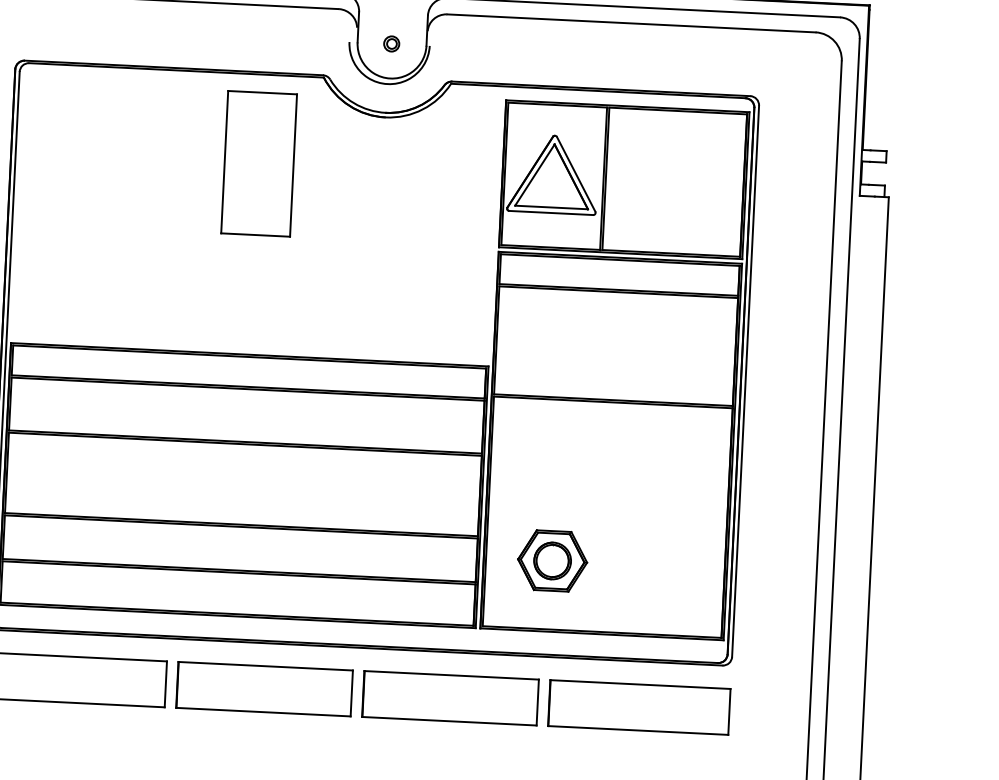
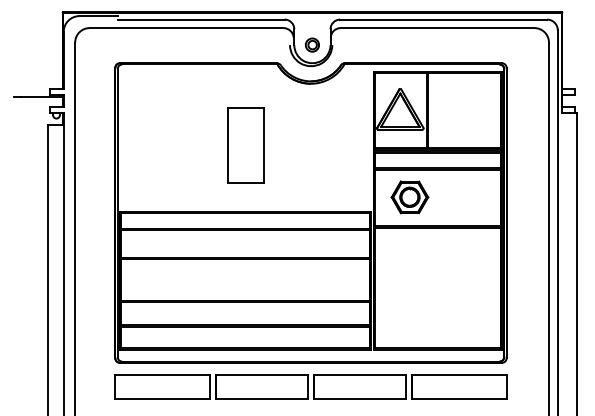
part: (390, 42) -> (311, 44), size x1.67
part: (258, 164) -> (245, 145), moved
part: (551, 561) -> (409, 197), moved

